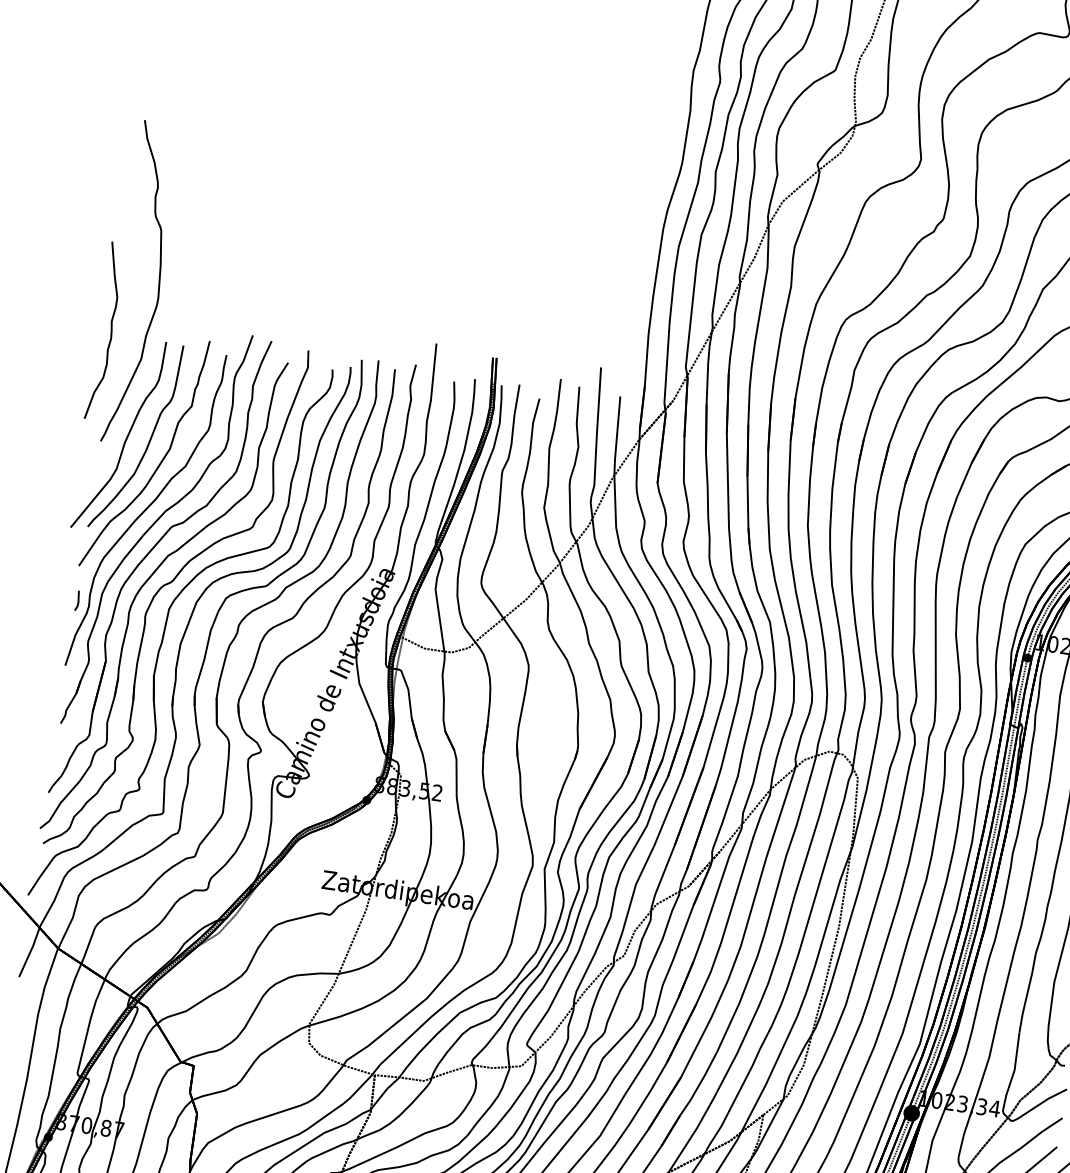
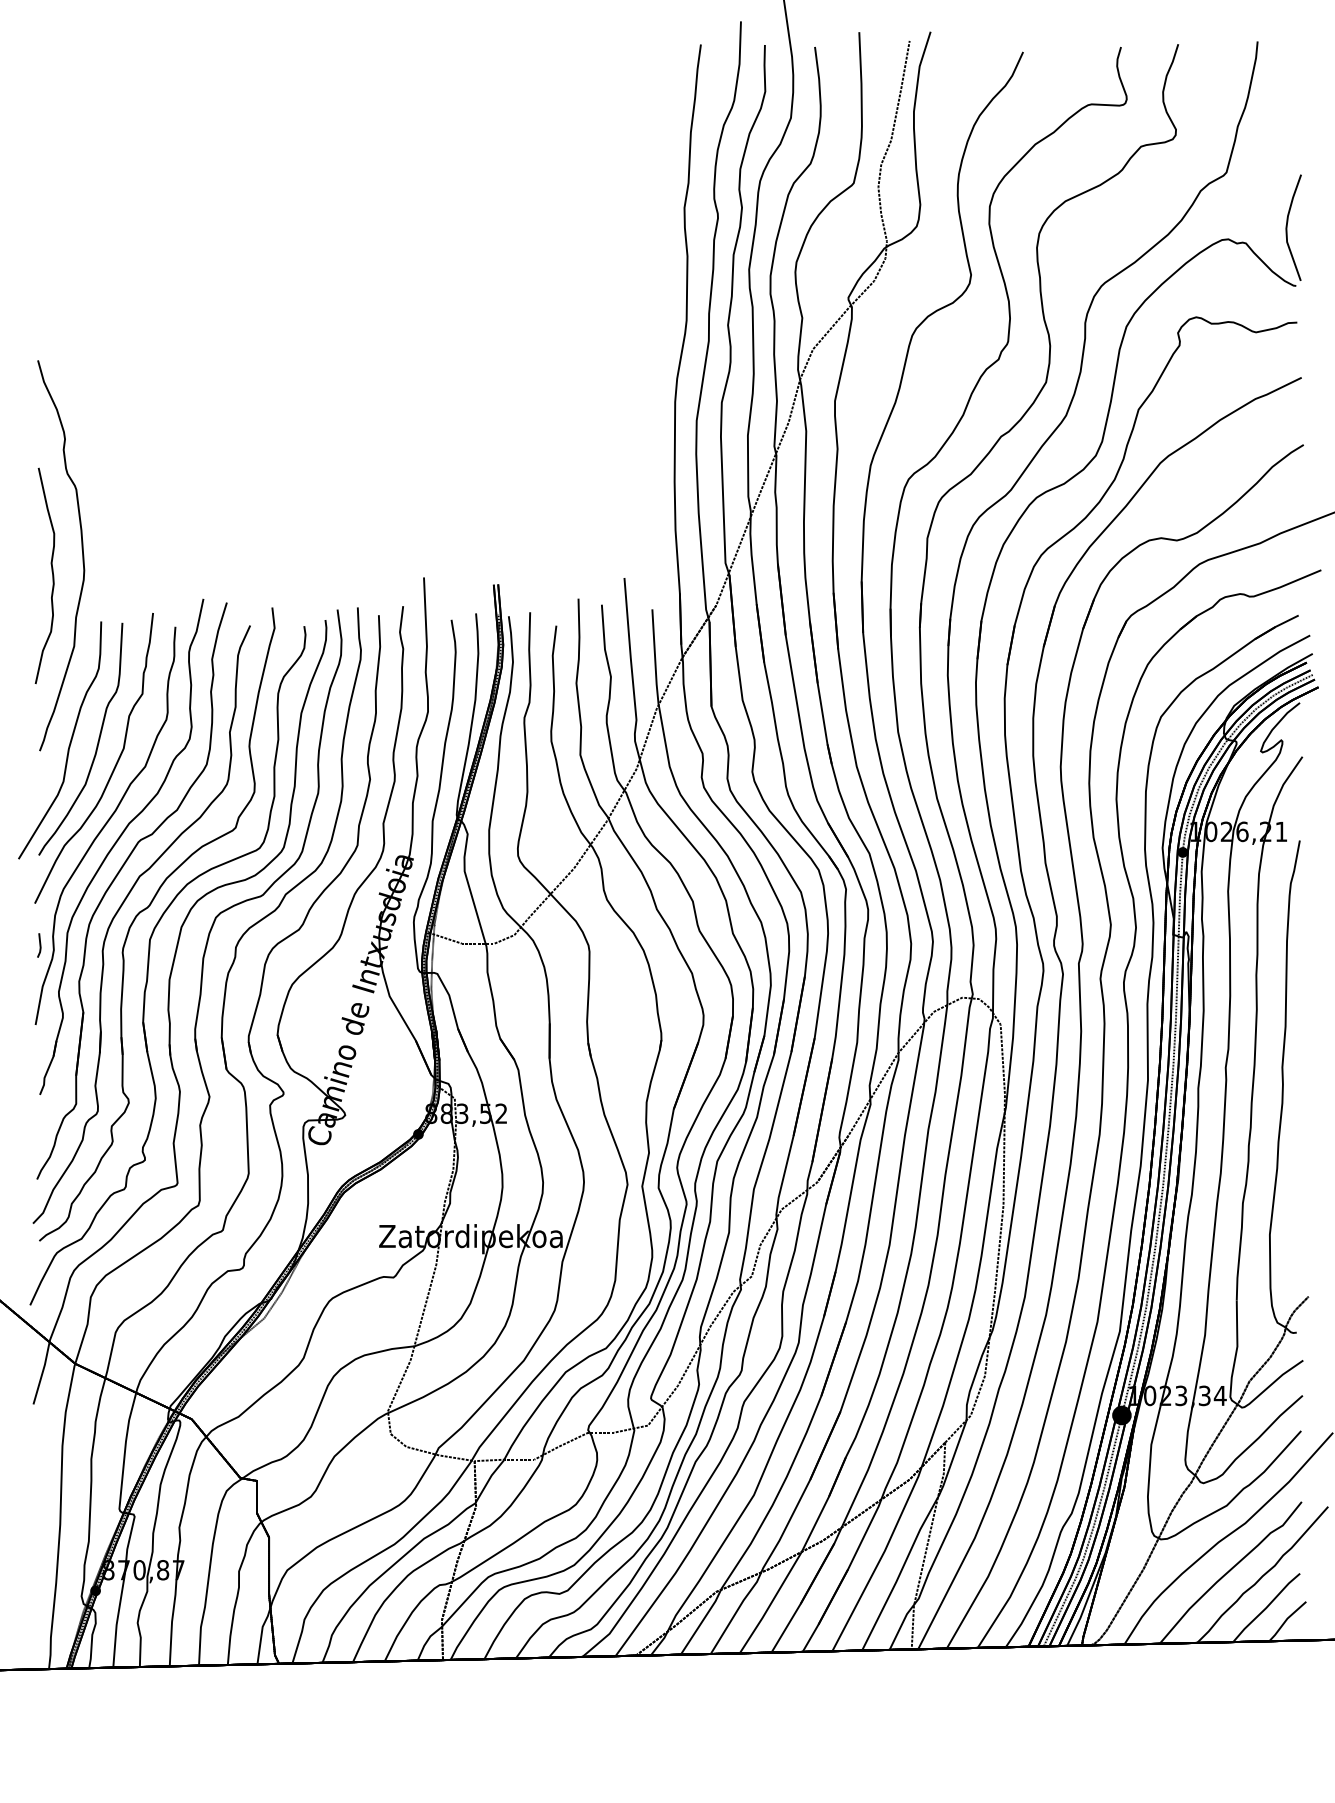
part: (111, 331) -> (52, 575), moved

